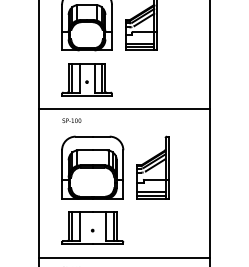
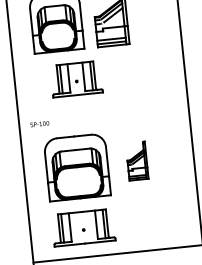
part: (86, 79) -> (75, 78), moved
line: (124, 109) -> (102, 106), removed
text: (71, 120) -> (39, 123), moved
part: (152, 167) -> (136, 161), size x0.6

